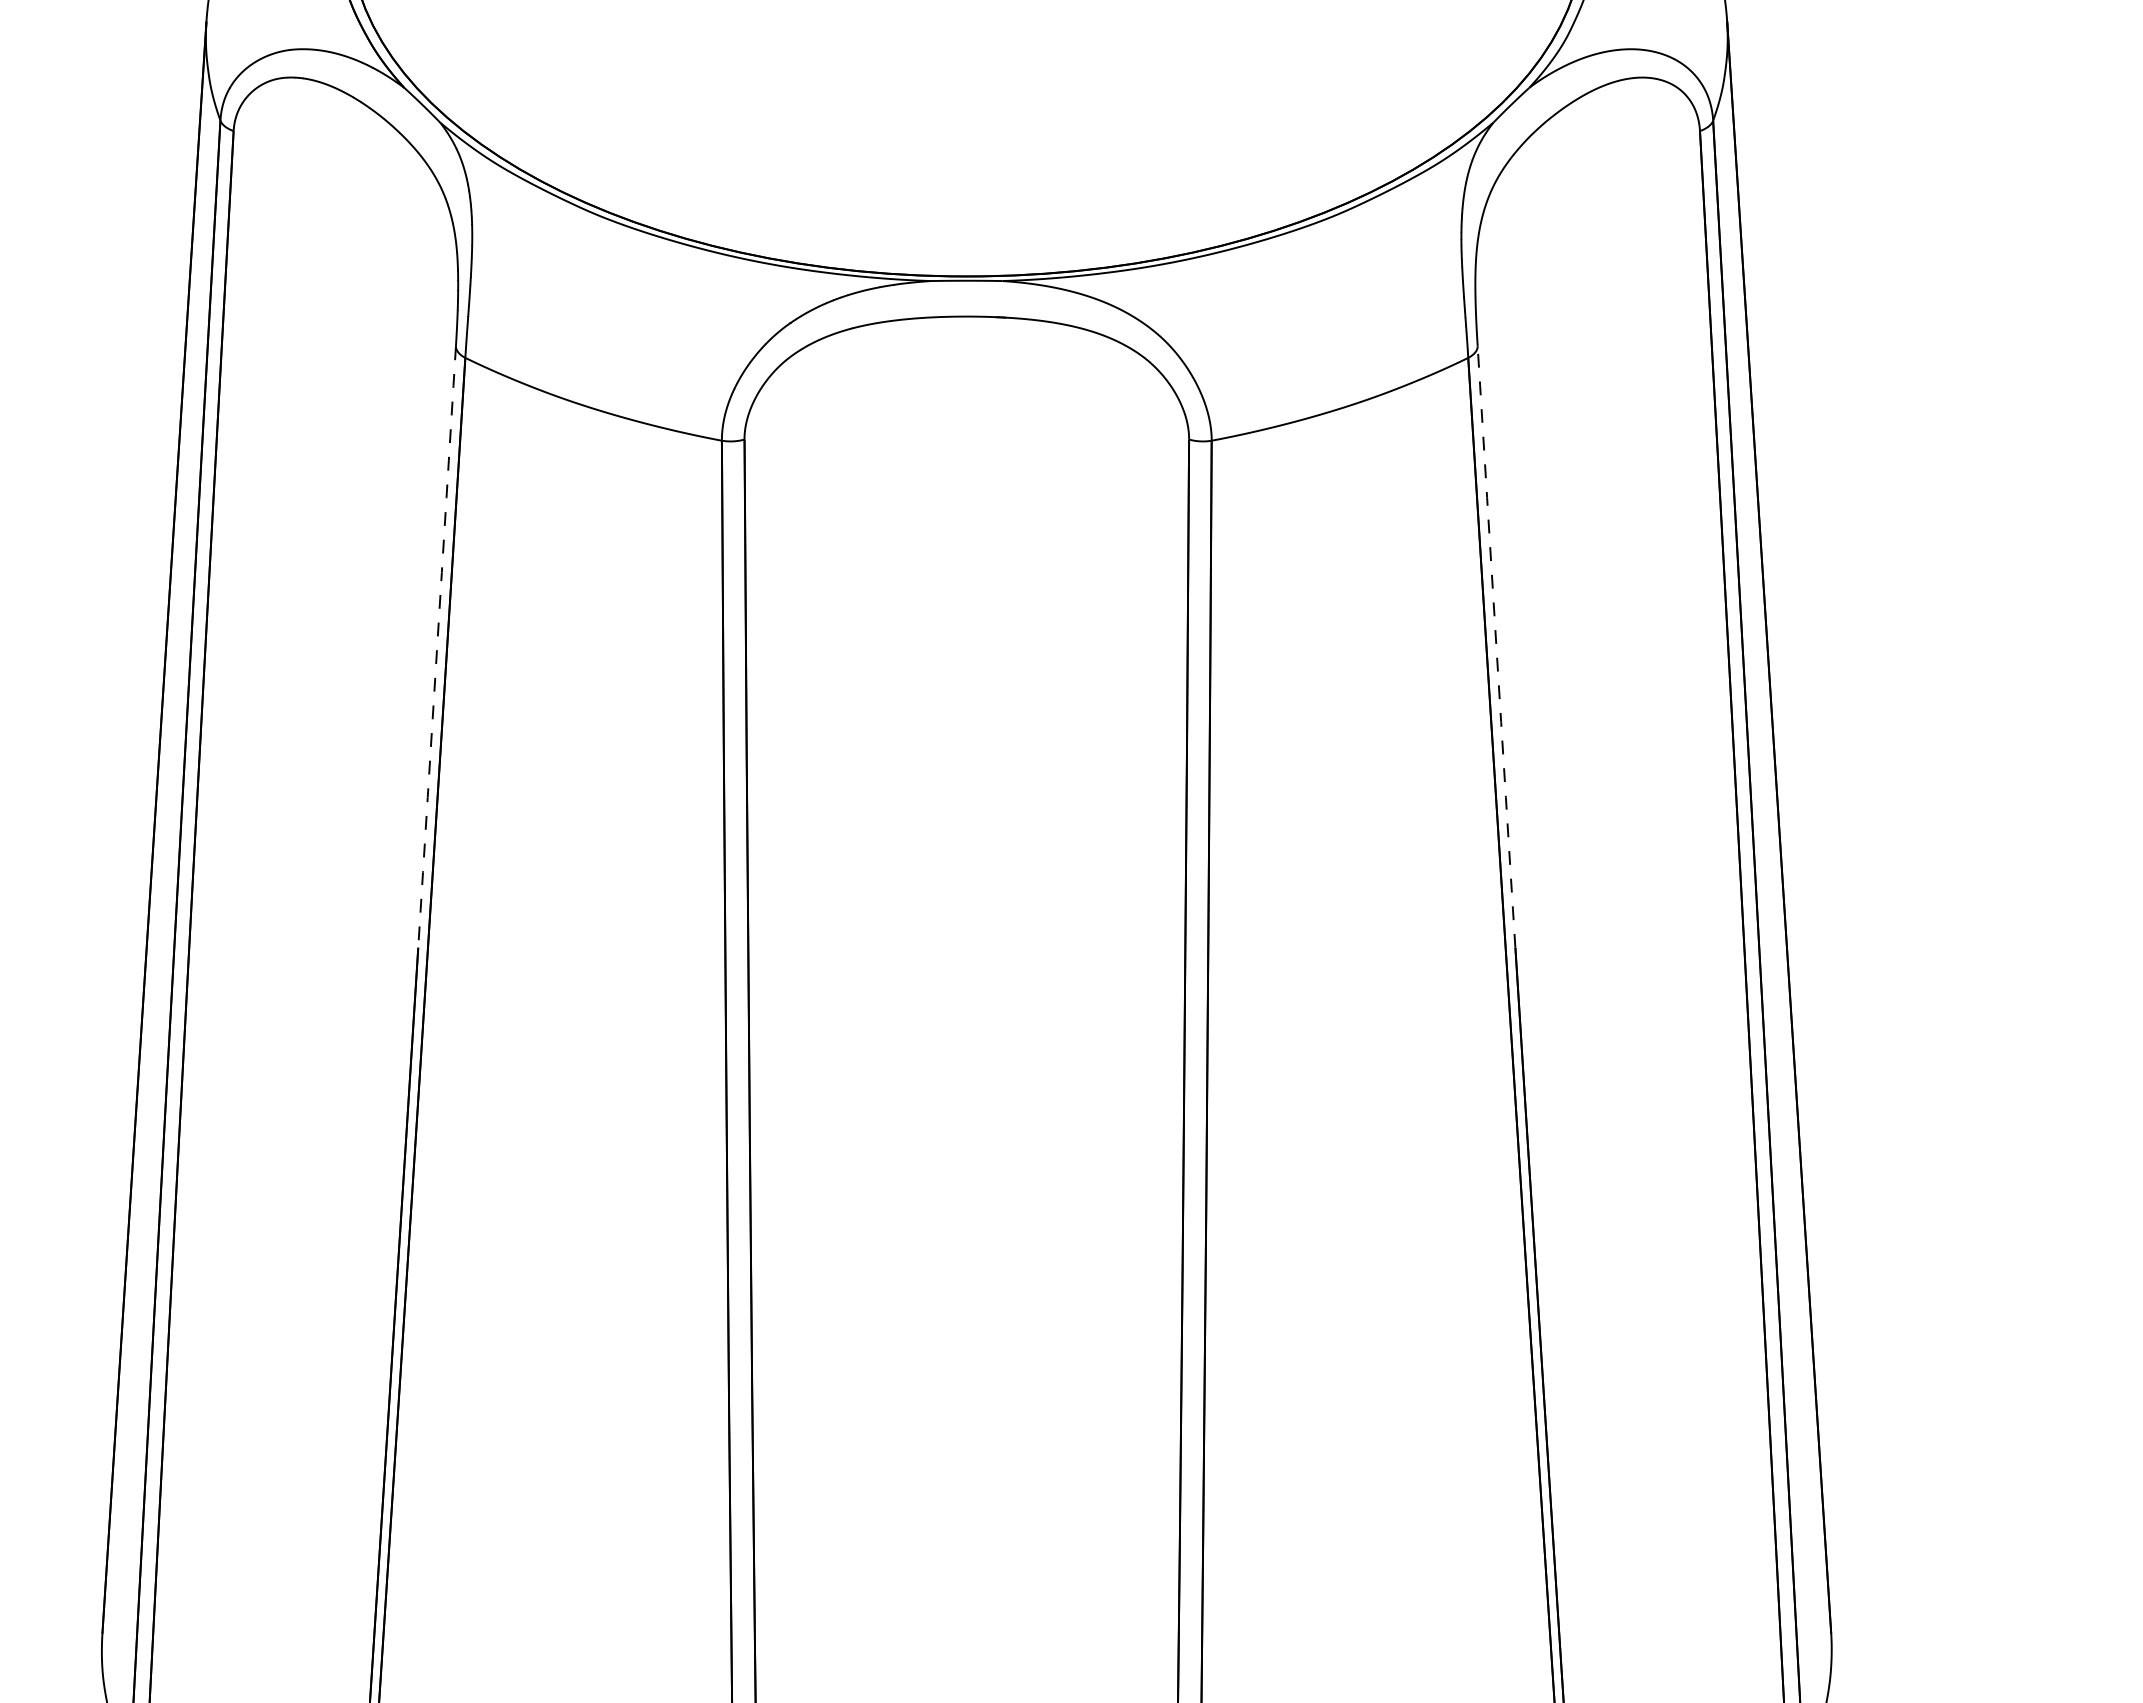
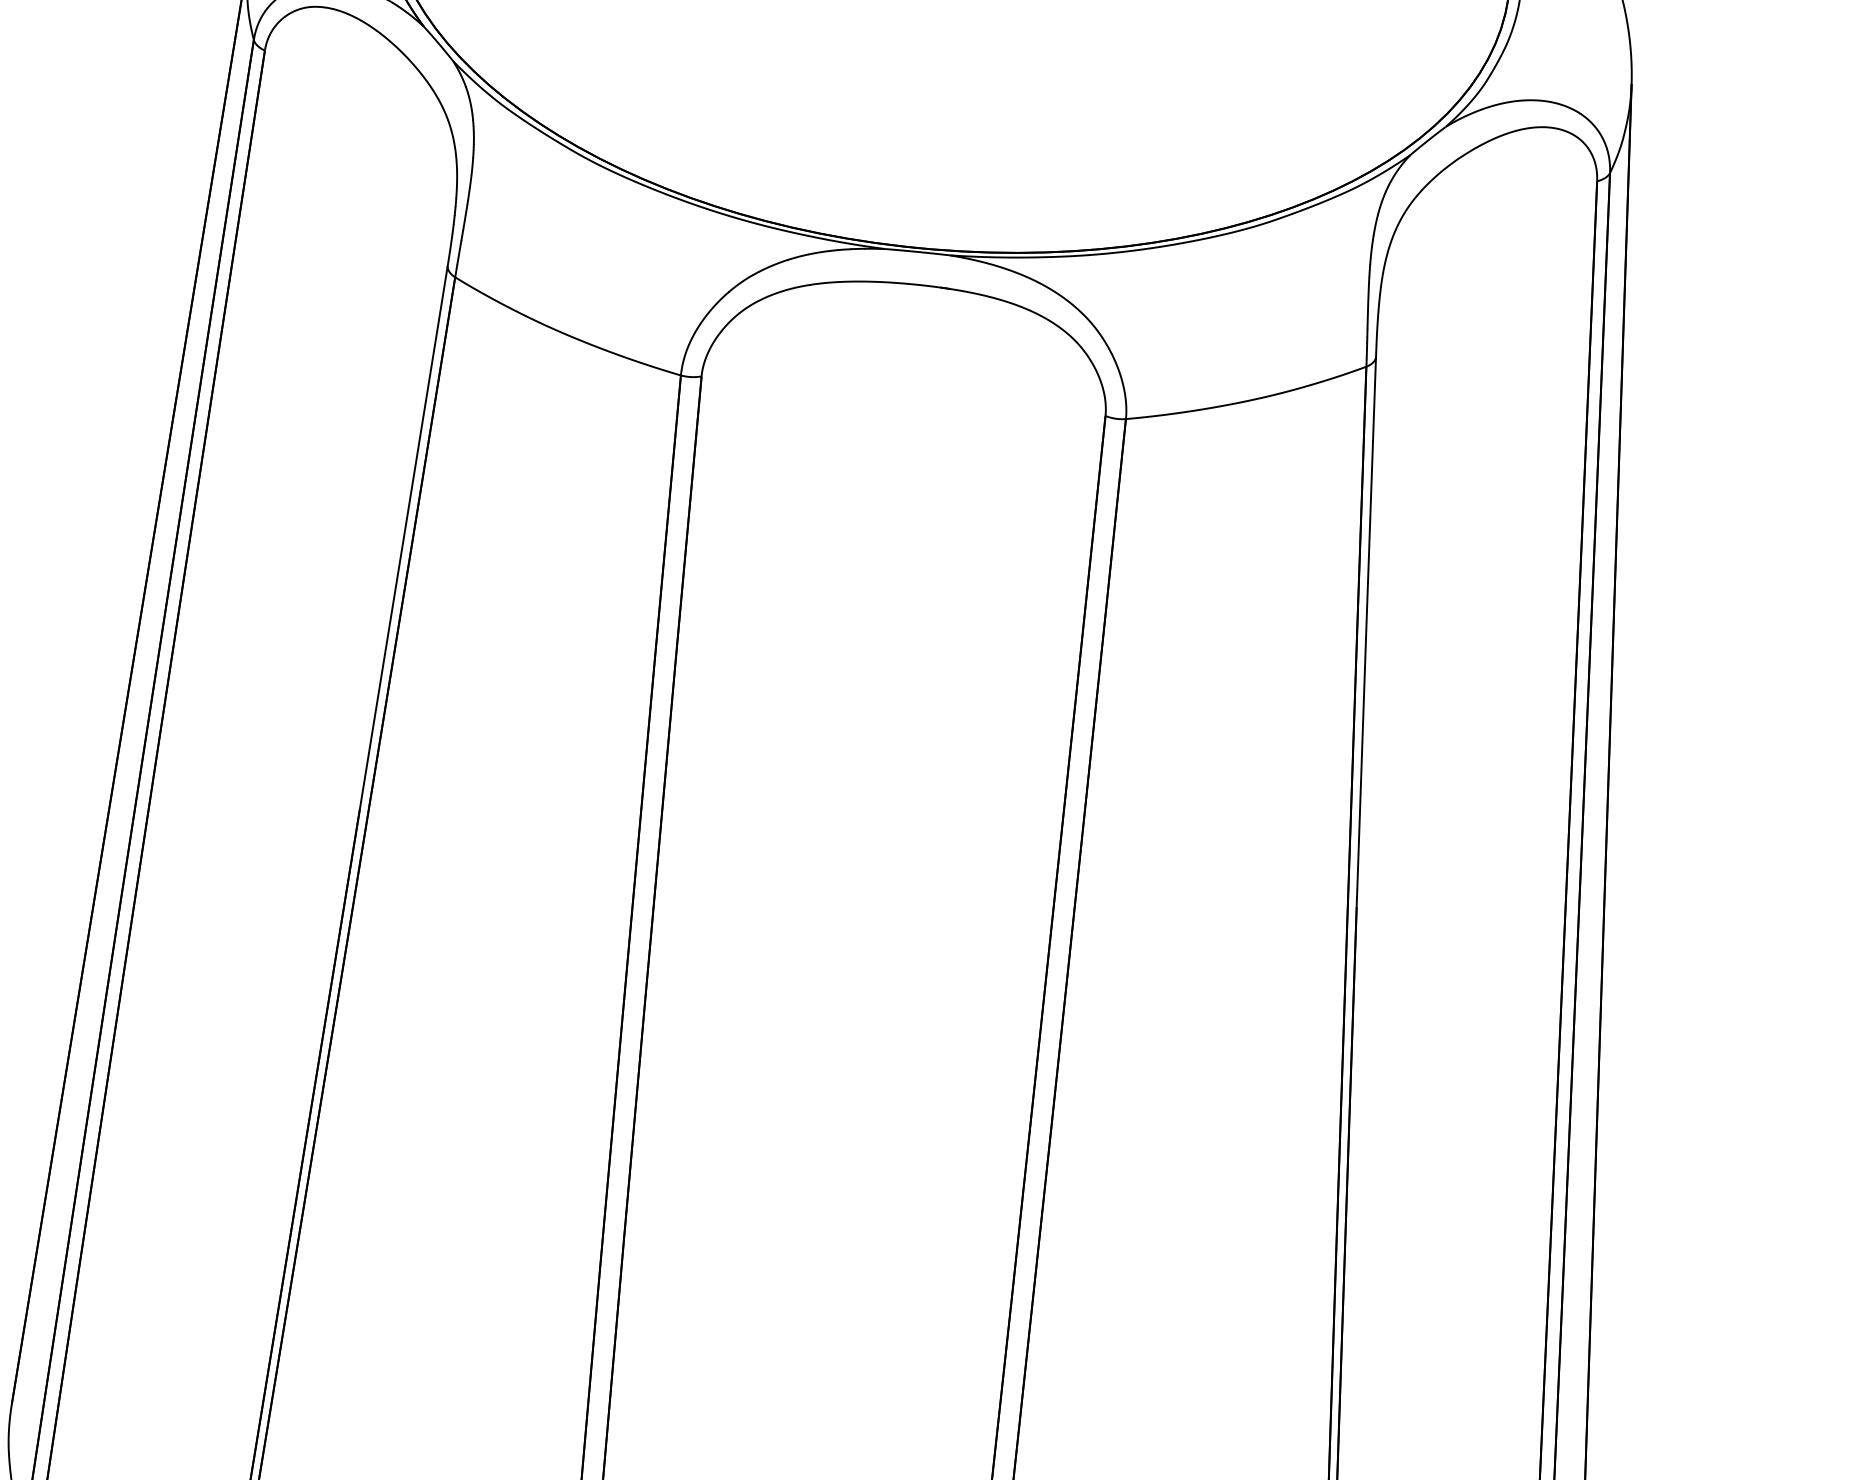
line: (437, 647) -> (404, 537), dashed -> solid
line: (1496, 647) -> (1366, 632), dashed -> solid

